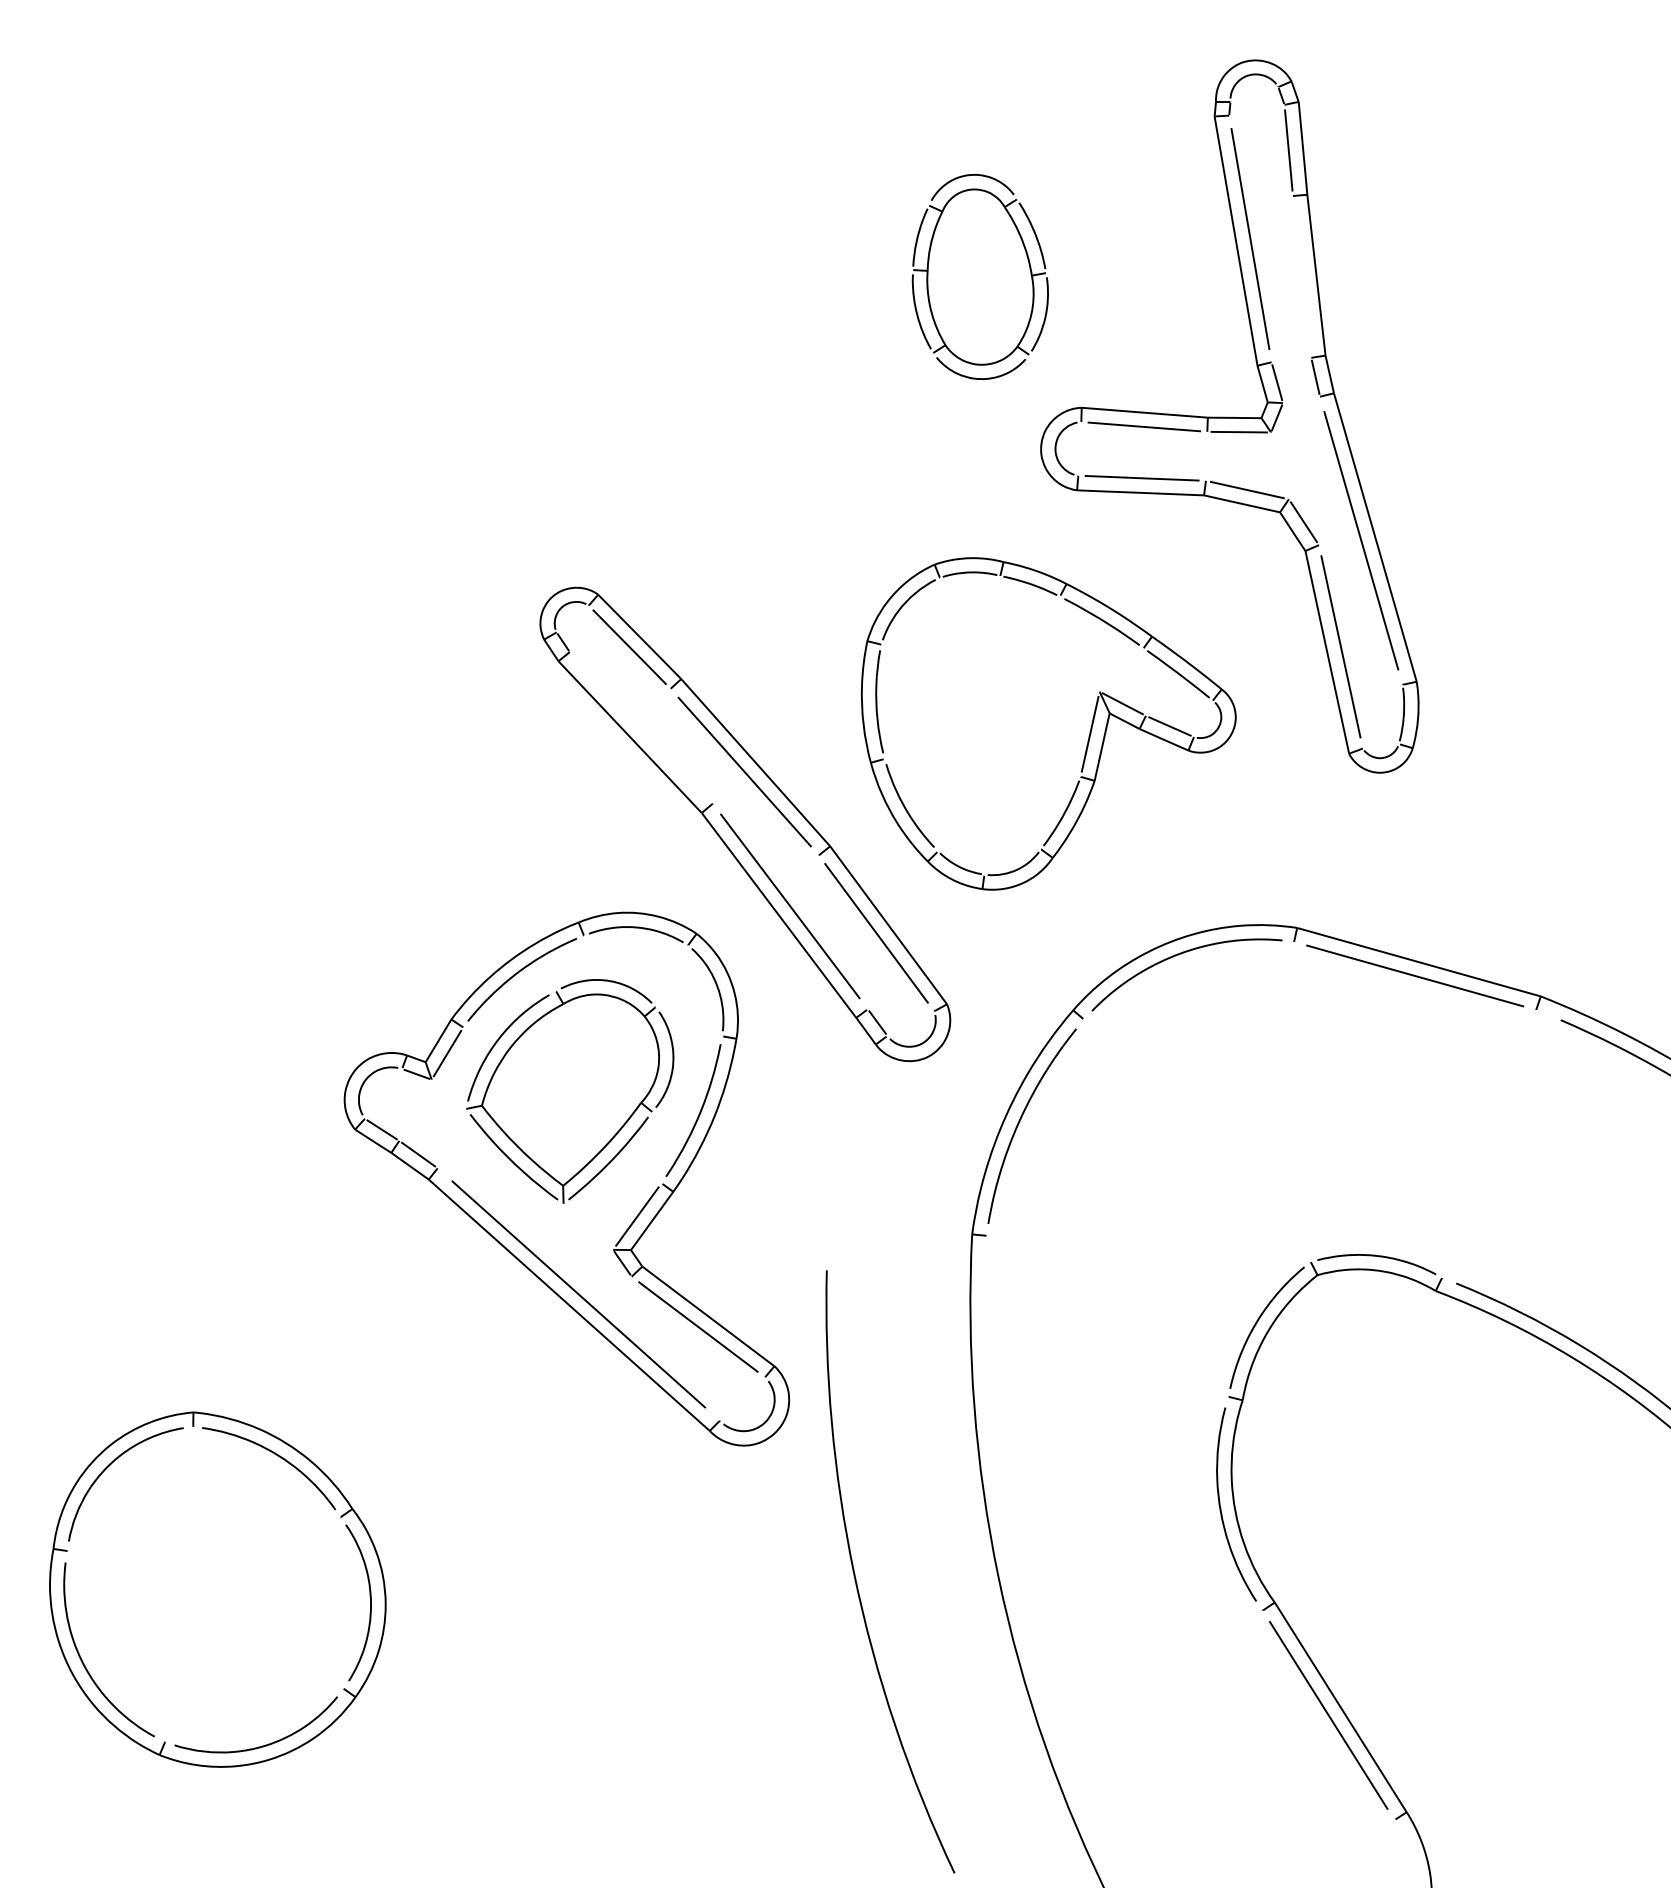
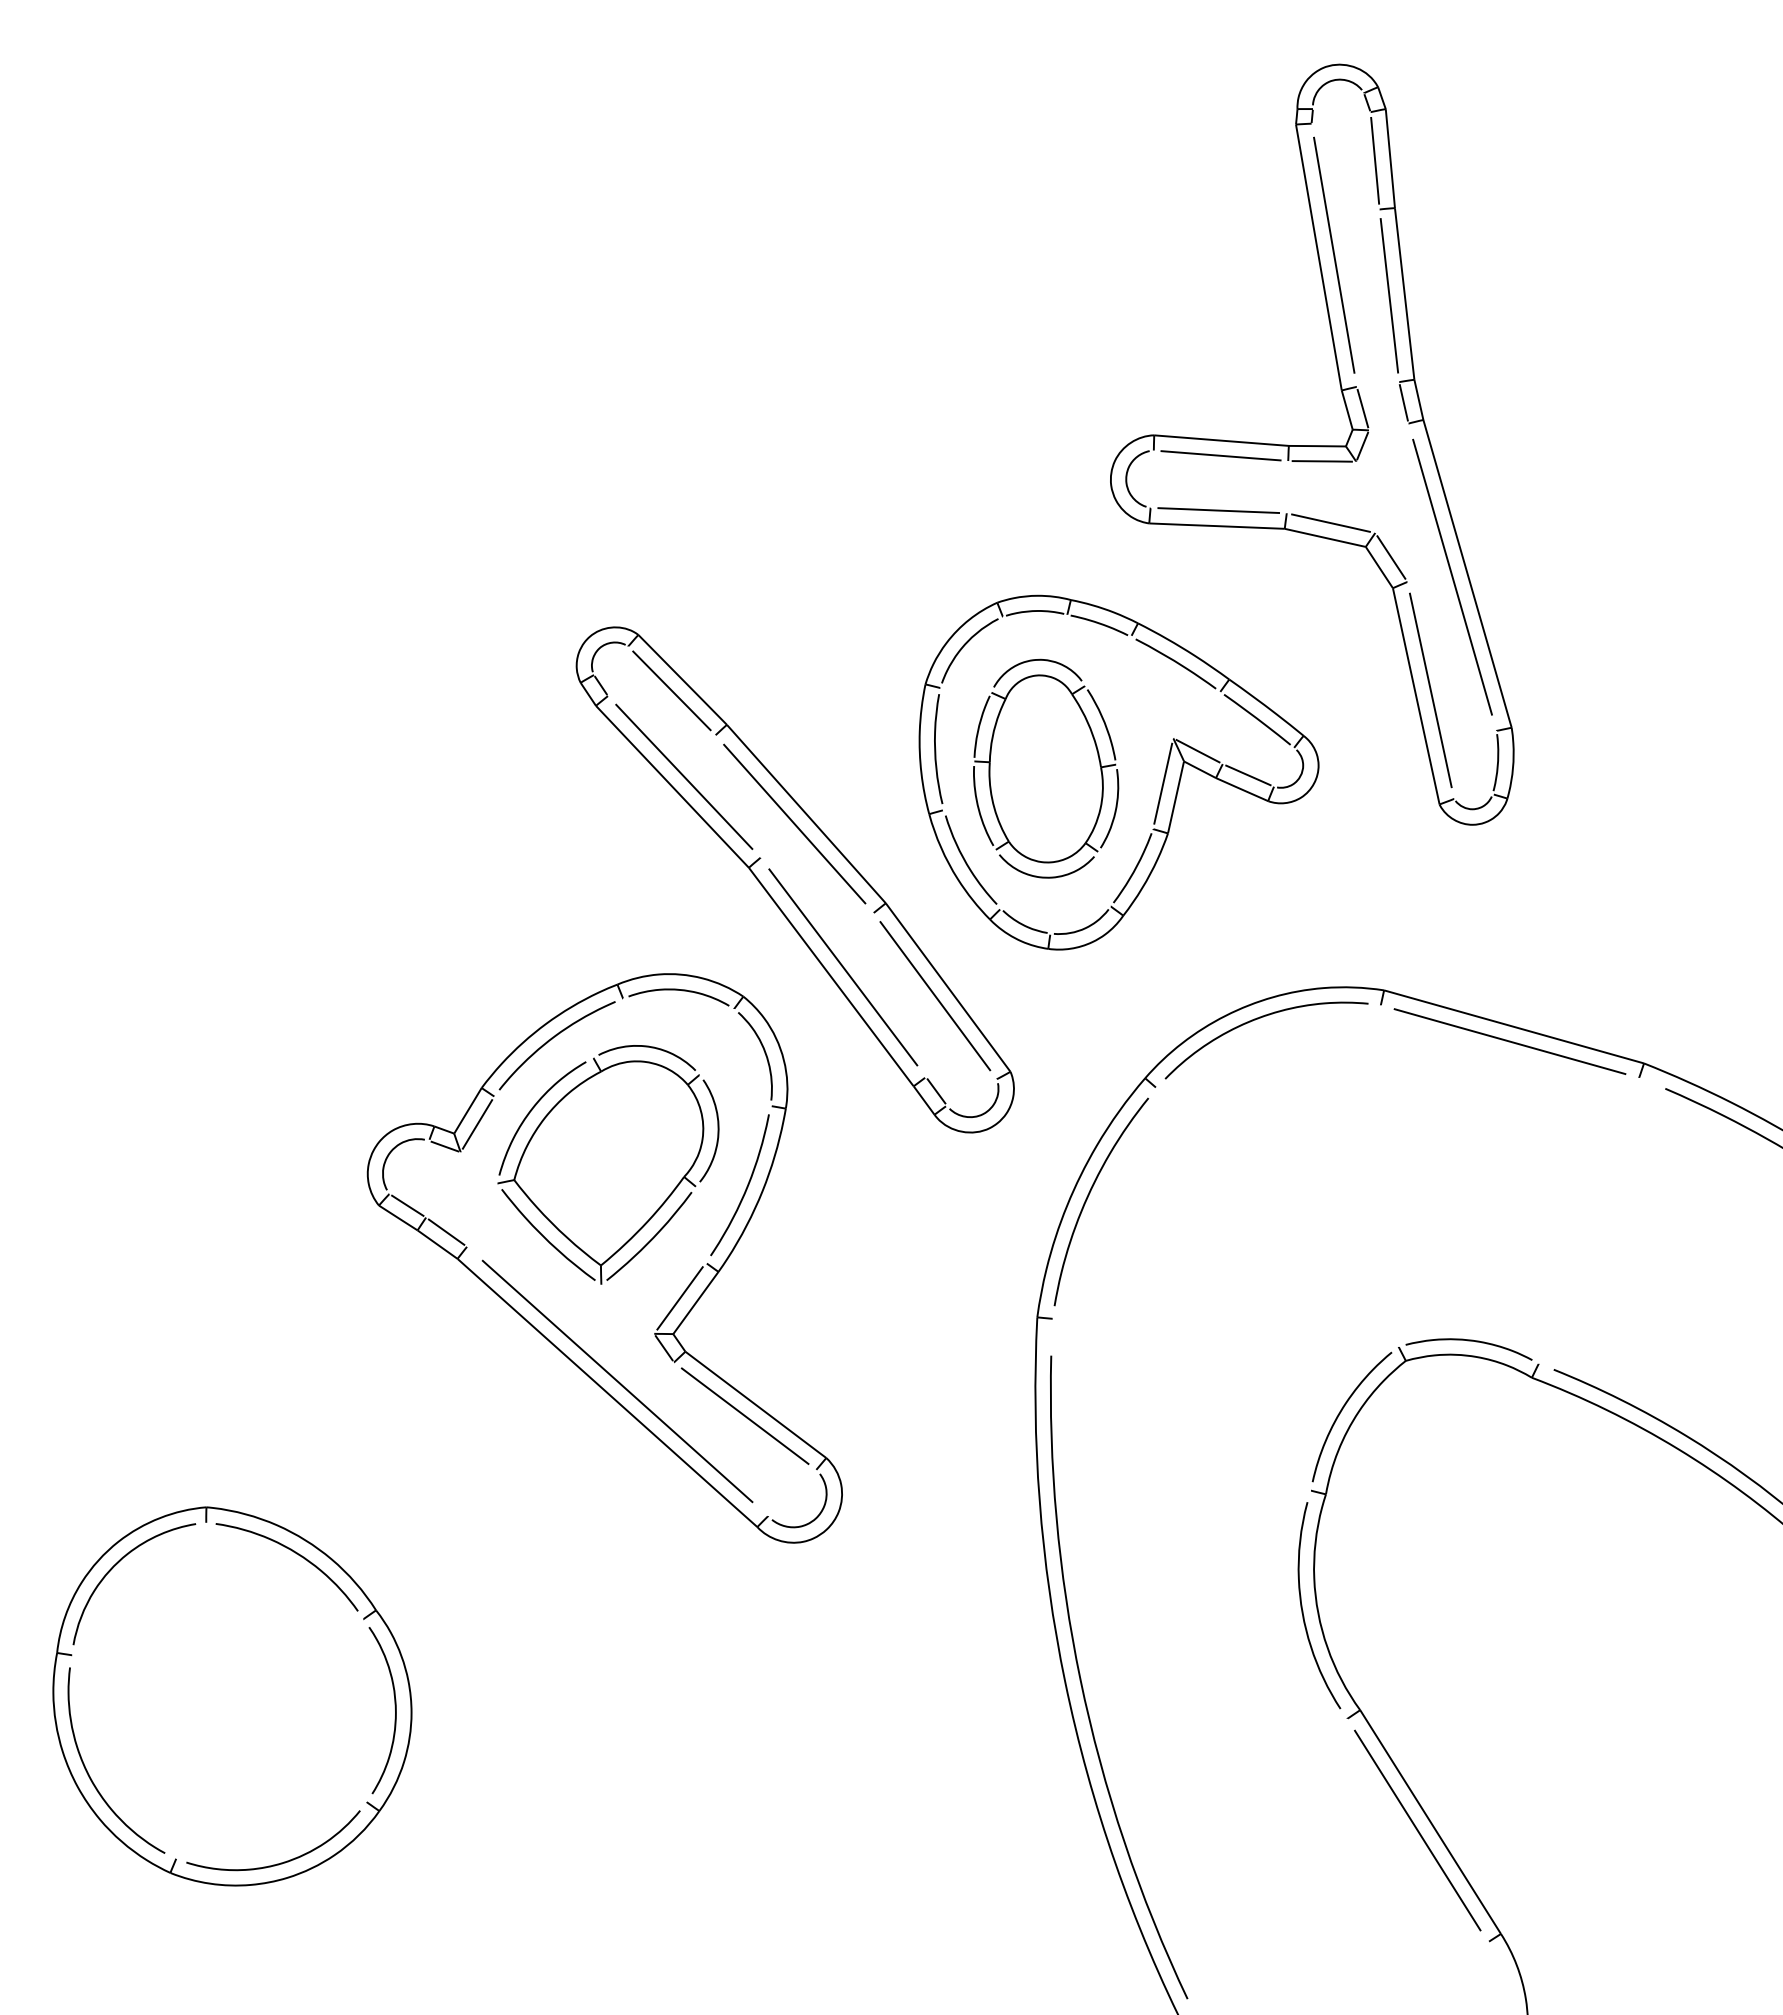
part: (980, 276) -> (1046, 768), moved
line: (1301, 276) -> (1388, 295), added
line: (641, 727) -> (684, 776), added
curve: (857, 1581) -> (1083, 1687), moved

